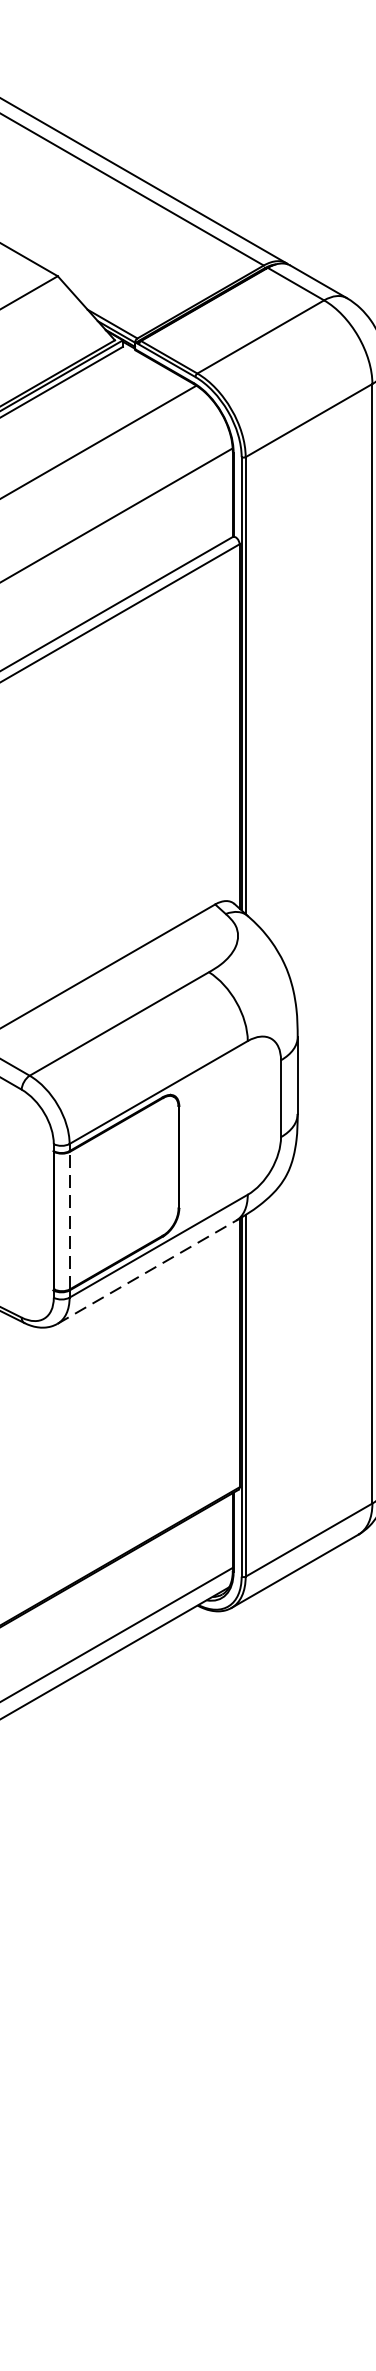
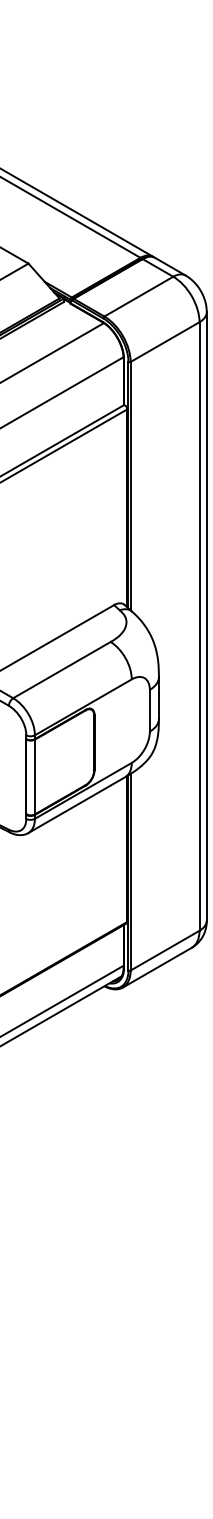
line: (70, 1219) -> (35, 776), dashed -> solid
line: (147, 1271) -> (77, 804), dashed -> solid

